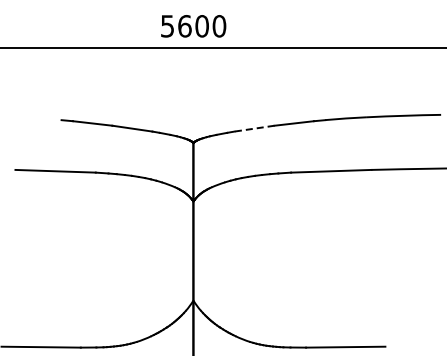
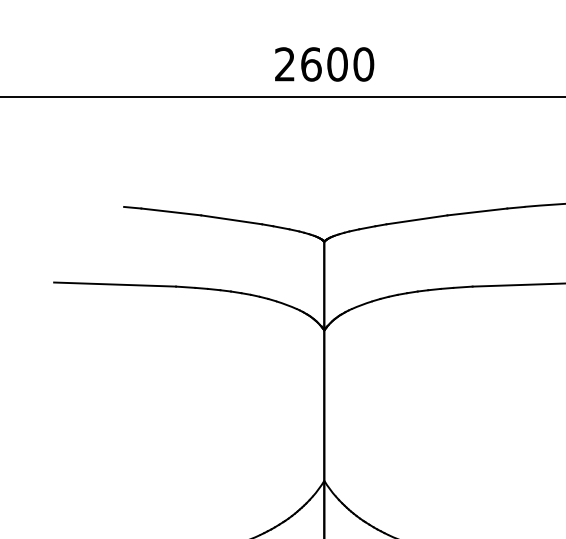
text: (167, 26) -> (284, 64), 5600 -> 2600
line: (253, 128) -> (415, 219), dashed -> solid

